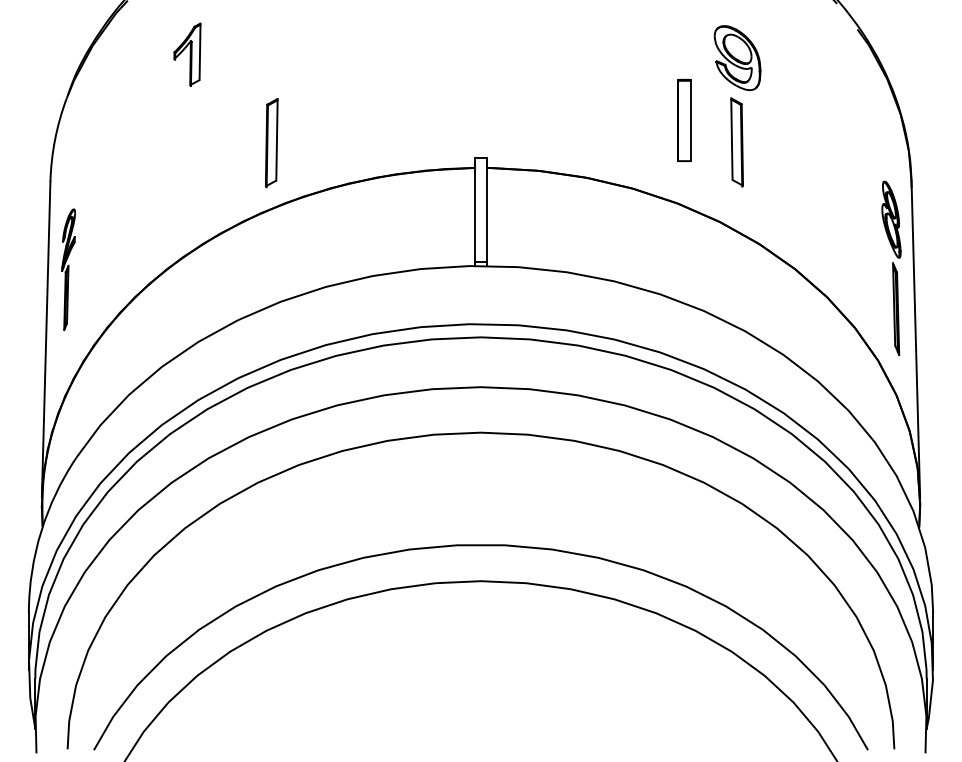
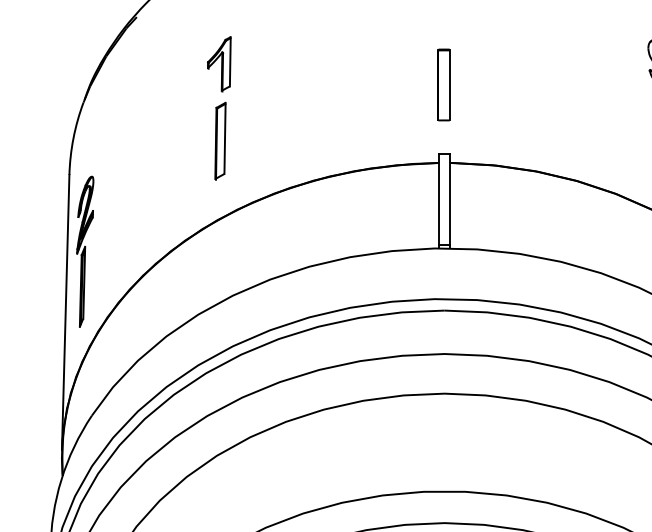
part: (187, 54) -> (219, 64), moved
part: (684, 120) -> (444, 85), moved
part: (271, 143) -> (220, 141), moved
part: (68, 269) -> (85, 251), size x1.43

